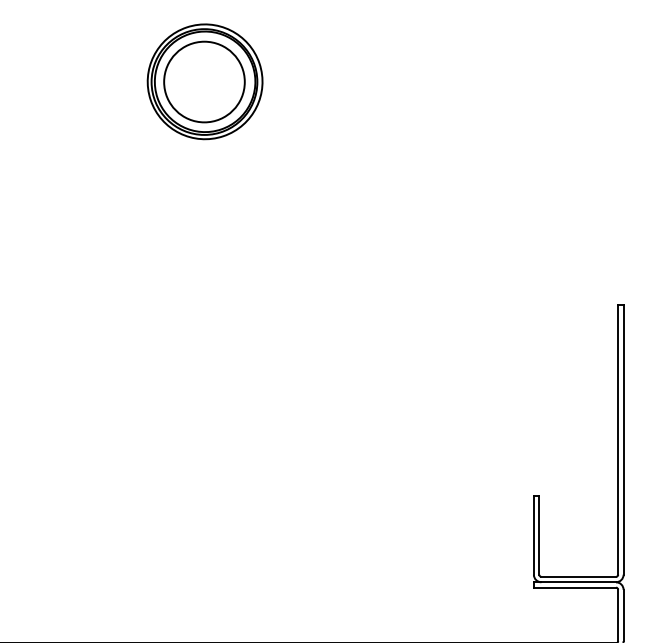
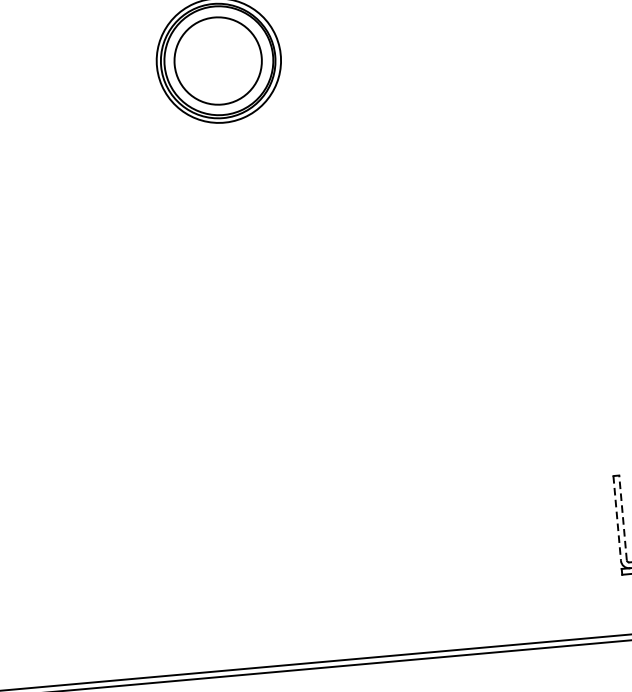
line: (539, 534) -> (623, 516), solid -> dashed
line: (533, 535) -> (616, 518), solid -> dashed

